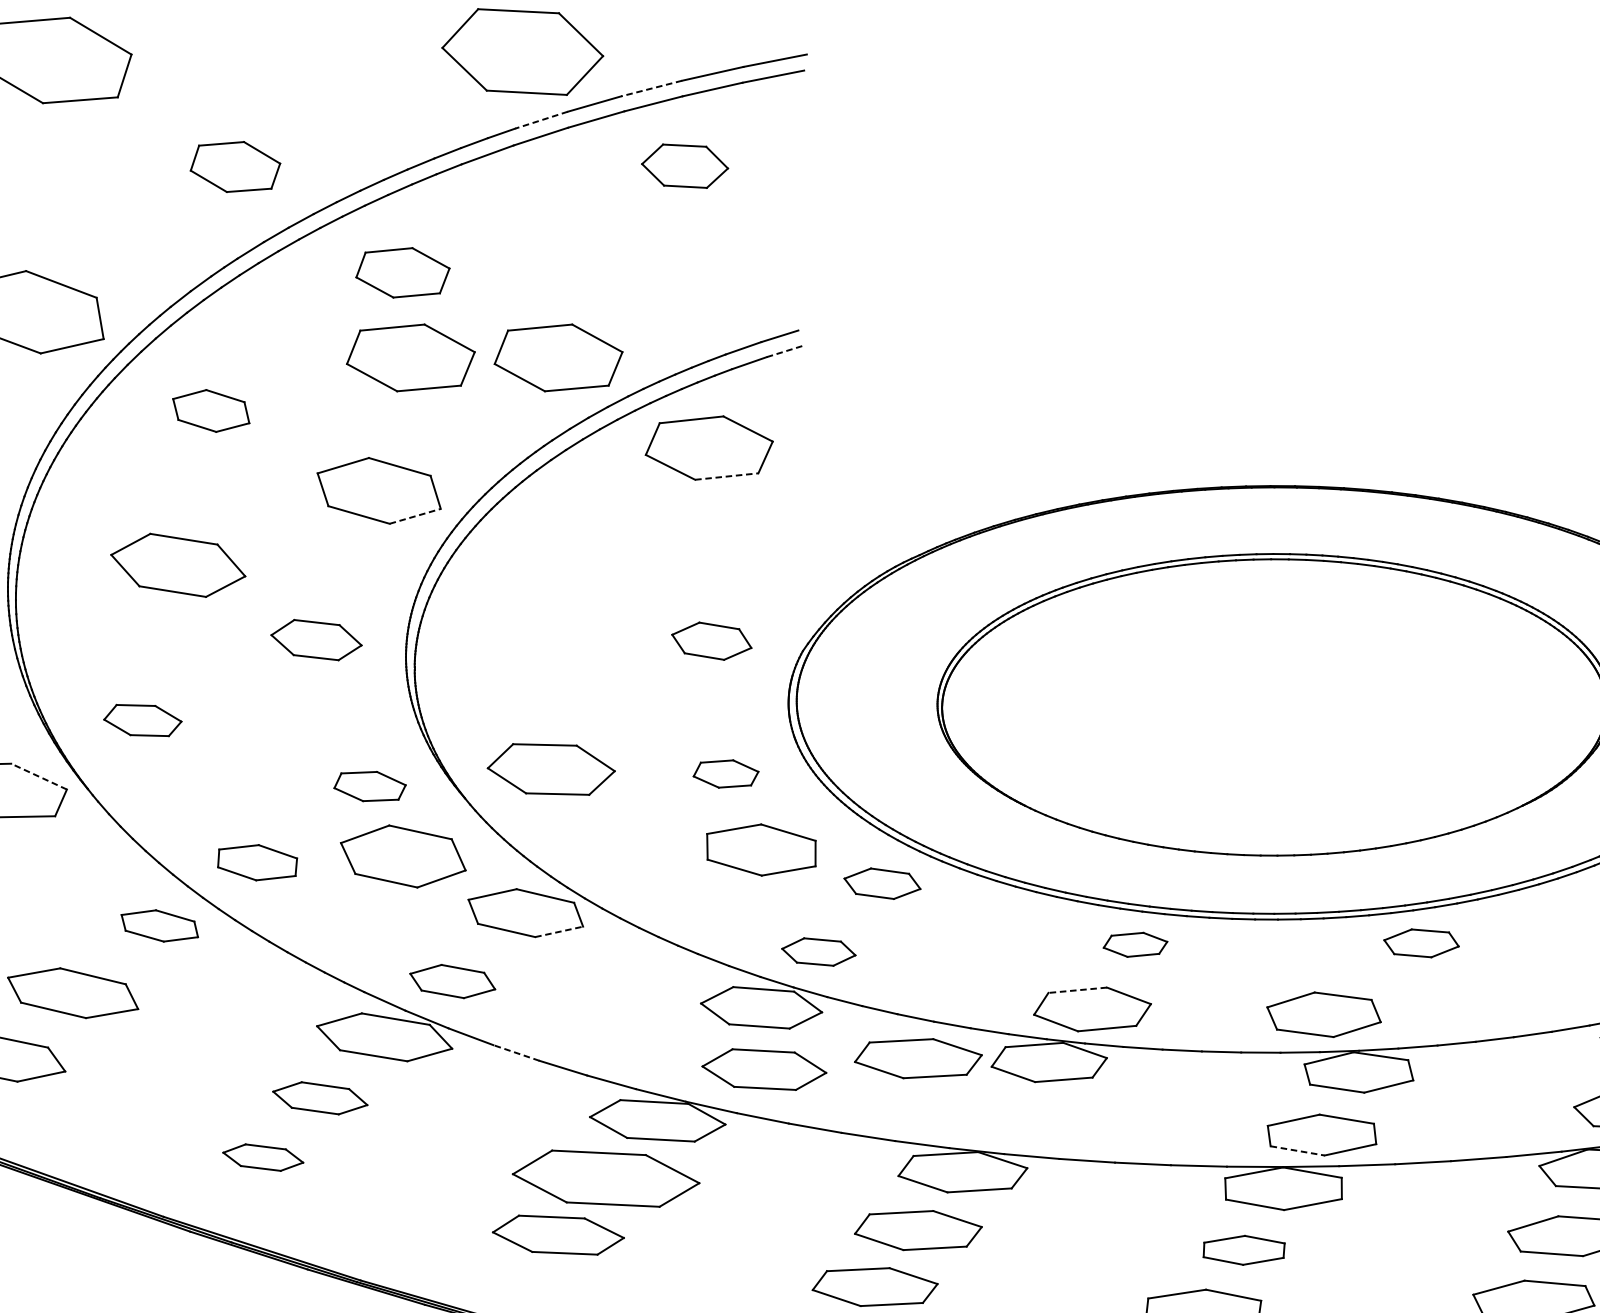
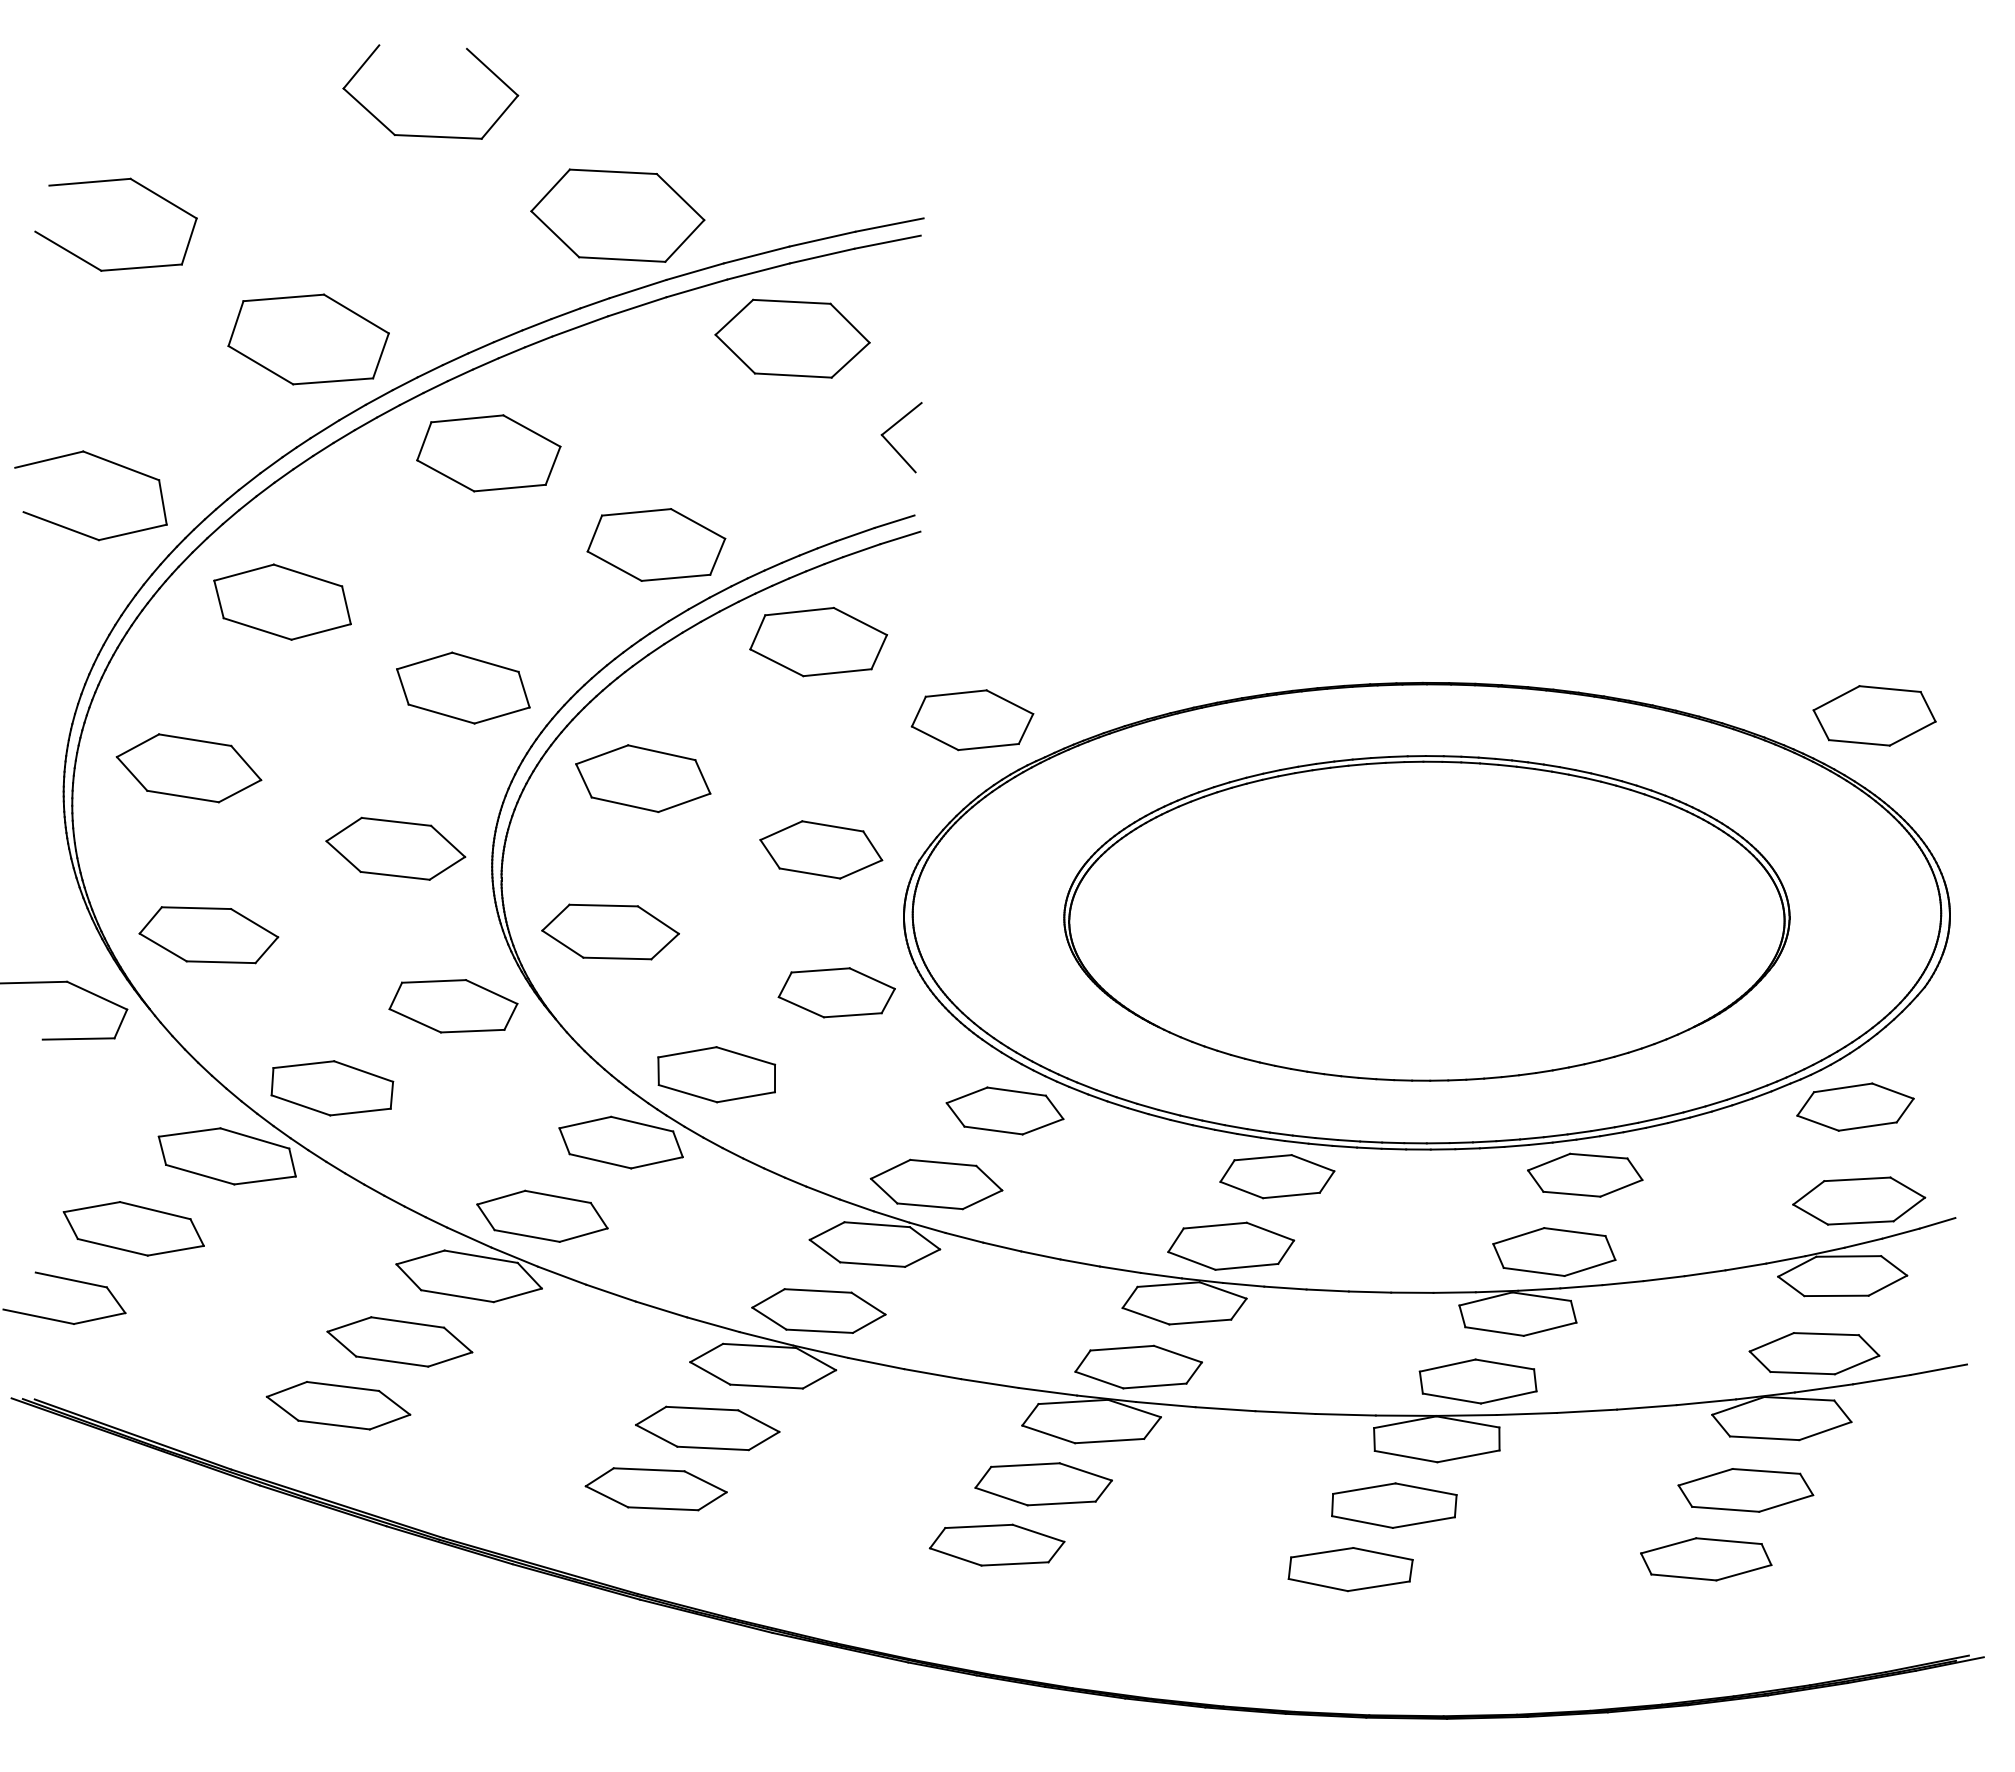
line: (651, 89) -> (756, 255), dashed -> solid
line: (541, 120) -> (638, 289), dashed -> solid
part: (685, 166) -> (792, 338), size x1.67
part: (235, 167) -> (308, 339), size x1.67
part: (777, 265) -> (892, 445), added
part: (402, 272) -> (488, 453), size x1.43
line: (785, 350) -> (900, 537), dashed -> solid
part: (410, 357) -> (497, 544), removed
part: (211, 410) -> (282, 601), size x1.67
line: (726, 476) -> (837, 672), dashed -> solid
line: (415, 516) -> (502, 715), dashed -> solid
part: (852, 520) -> (972, 720), added
part: (177, 565) -> (188, 768), moved
part: (316, 639) -> (395, 848), size x1.43
part: (711, 640) -> (821, 849), size x1.43
part: (142, 720) -> (208, 935), size x1.67
part: (551, 769) -> (610, 931), moved
part: (725, 773) -> (836, 992), size x1.67
line: (38, 776) -> (96, 995), dashed -> solid
part: (370, 786) -> (453, 1006), size x1.67
part: (761, 849) -> (716, 1074), moved
part: (403, 856) -> (643, 778), moved
part: (257, 862) -> (332, 1088), size x1.43
part: (881, 883) -> (1004, 1110), size x1.43
part: (159, 926) -> (226, 1156), size x1.67
line: (559, 931) -> (657, 1162), dashed -> solid
part: (1421, 942) -> (1585, 1174), size x1.43
part: (1135, 944) -> (1277, 1176), size x1.67
part: (818, 952) -> (936, 1184), size x1.67
part: (452, 980) -> (542, 1215), size x1.43
line: (1077, 990) -> (1215, 1225), dashed -> solid
part: (1324, 1014) -> (1554, 1251), moved
line: (515, 1053) -> (610, 1293), dashed -> solid
part: (918, 1058) -> (1043, 1299), removed
part: (763, 1069) -> (818, 1310), moved
part: (319, 1097) -> (399, 1341), size x1.43
part: (1006, 1121) -> (1138, 1366), added
line: (1297, 1150) -> (1451, 1398), dashed -> solid
part: (263, 1157) -> (338, 1405), size x1.67
part: (606, 1178) -> (707, 1428), size x0.71
part: (1244, 1250) -> (1394, 1505), size x1.43

